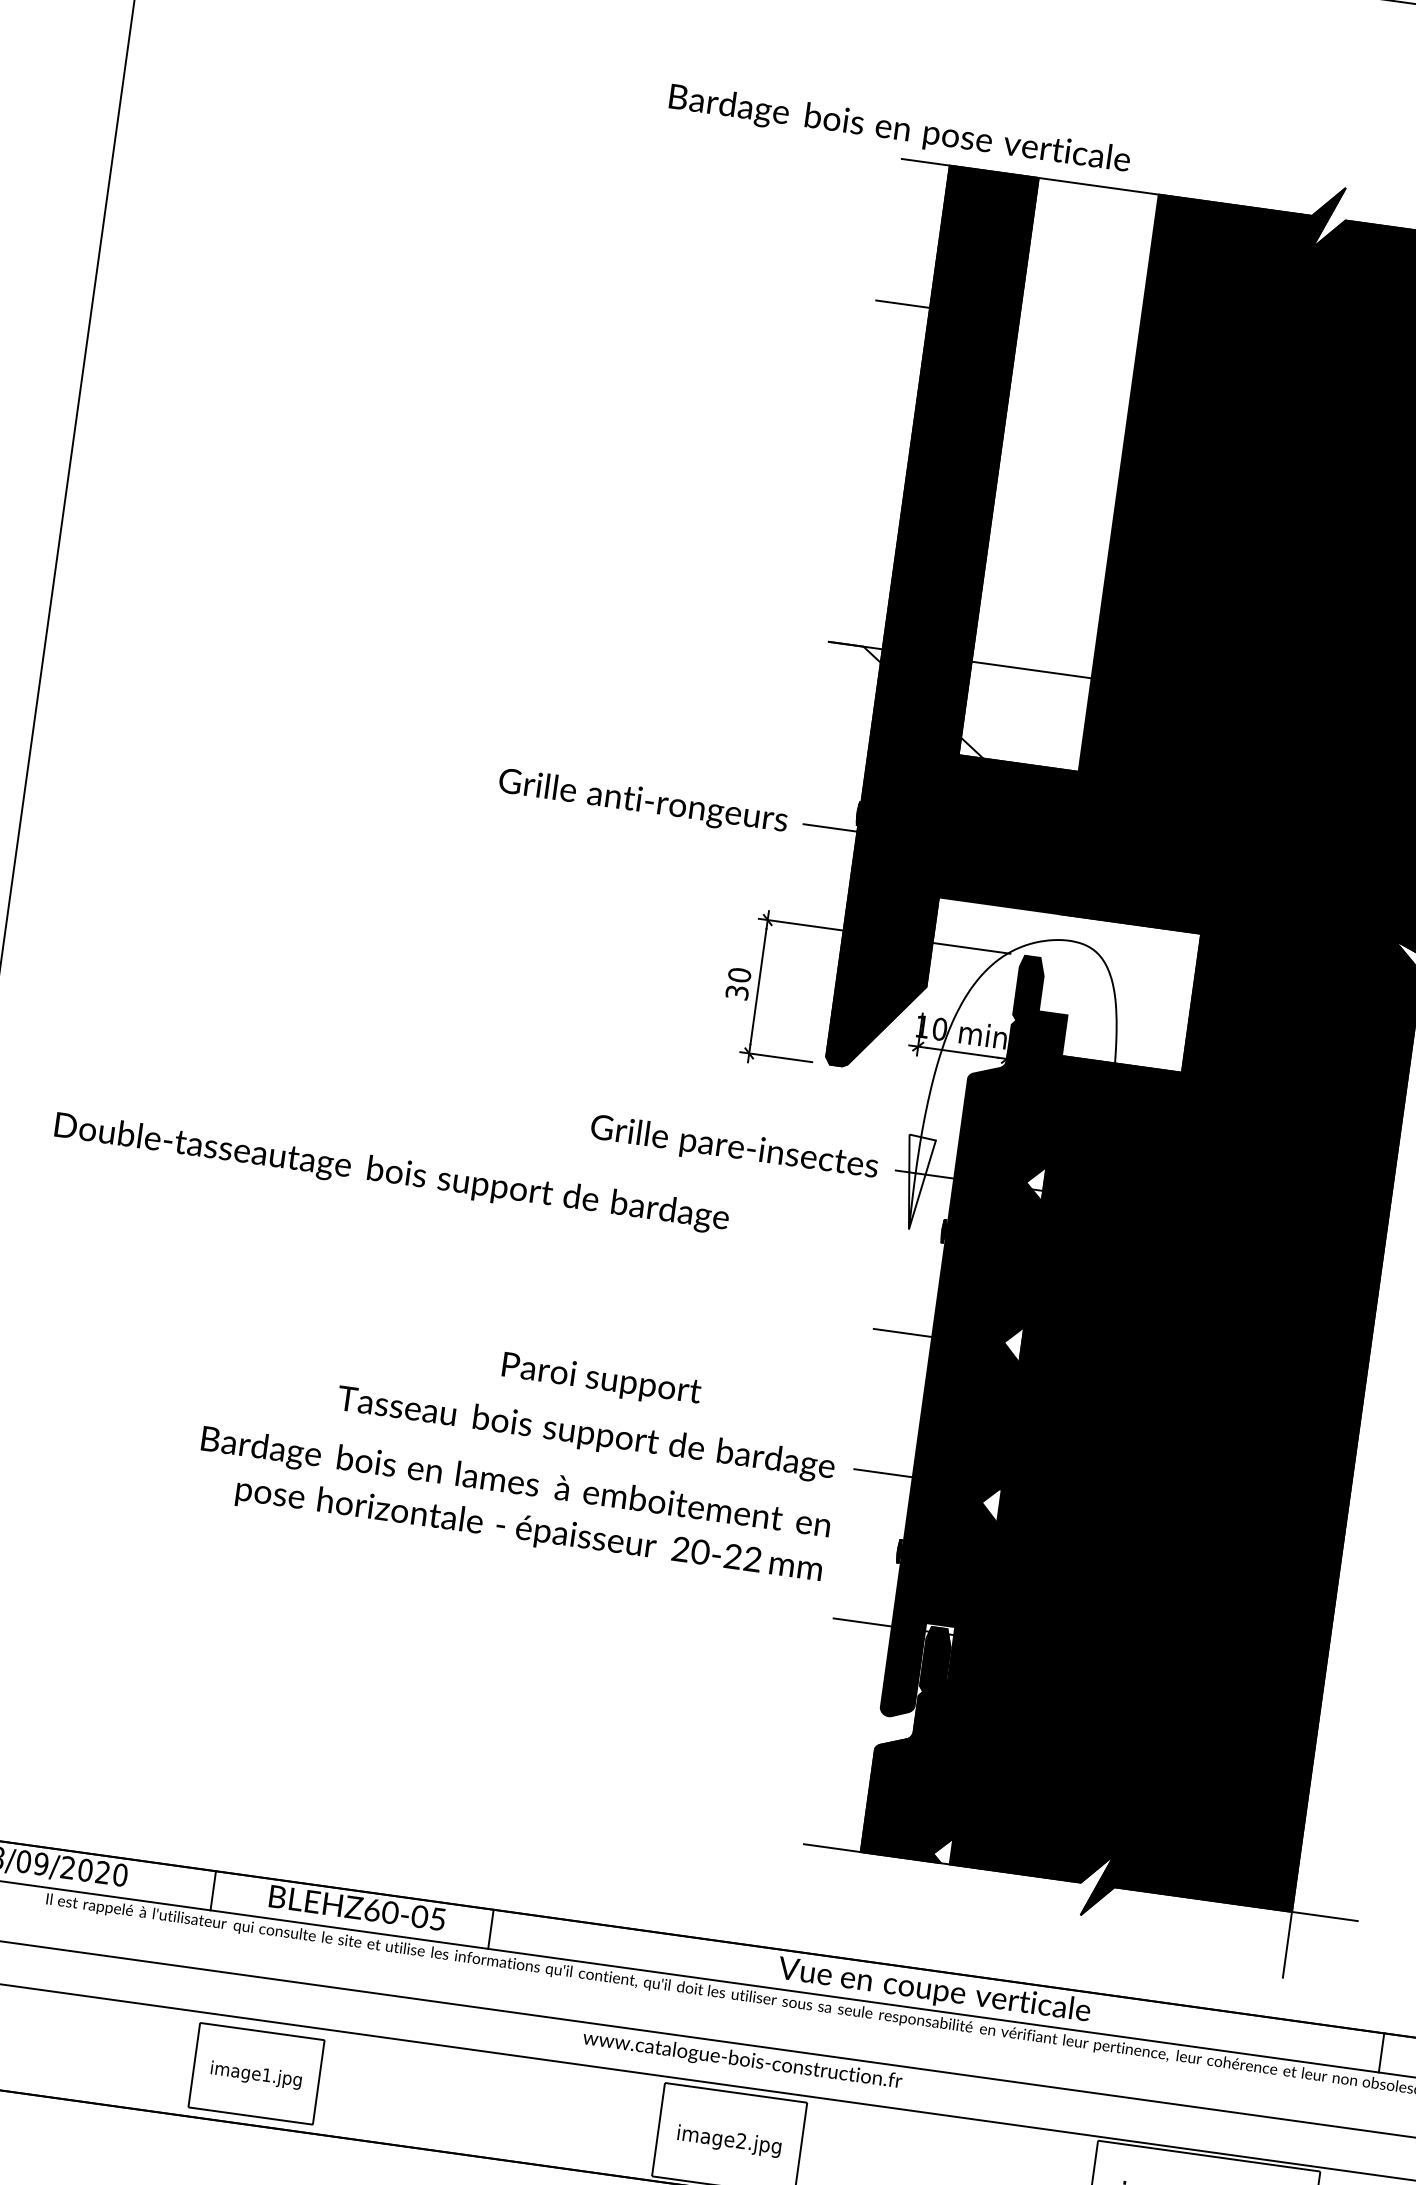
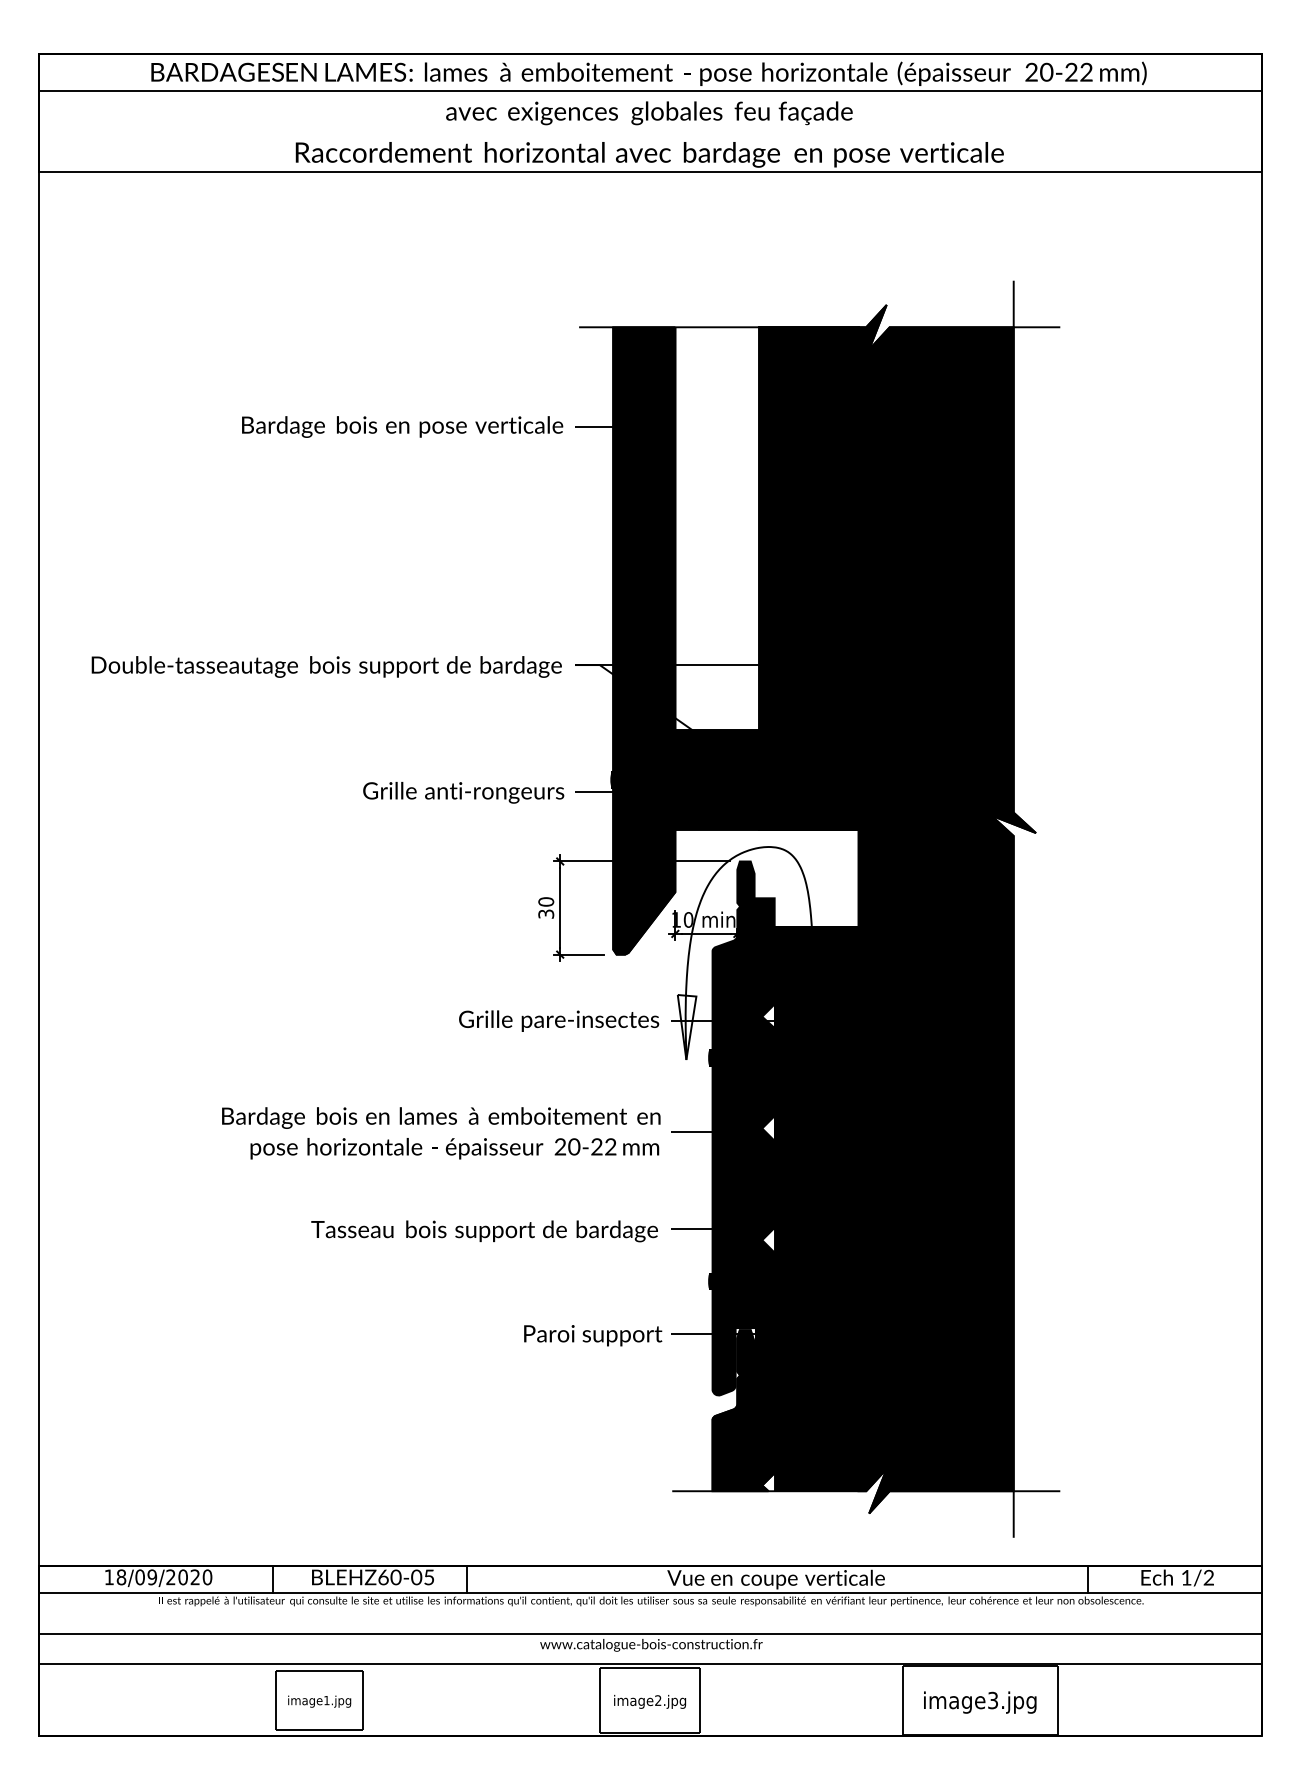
text: (899, 129) -> (402, 426), moved
text: (391, 1172) -> (326, 666), moved
text: (602, 1380) -> (593, 1335), moved
text: (513, 1506) -> (441, 1133), moved

